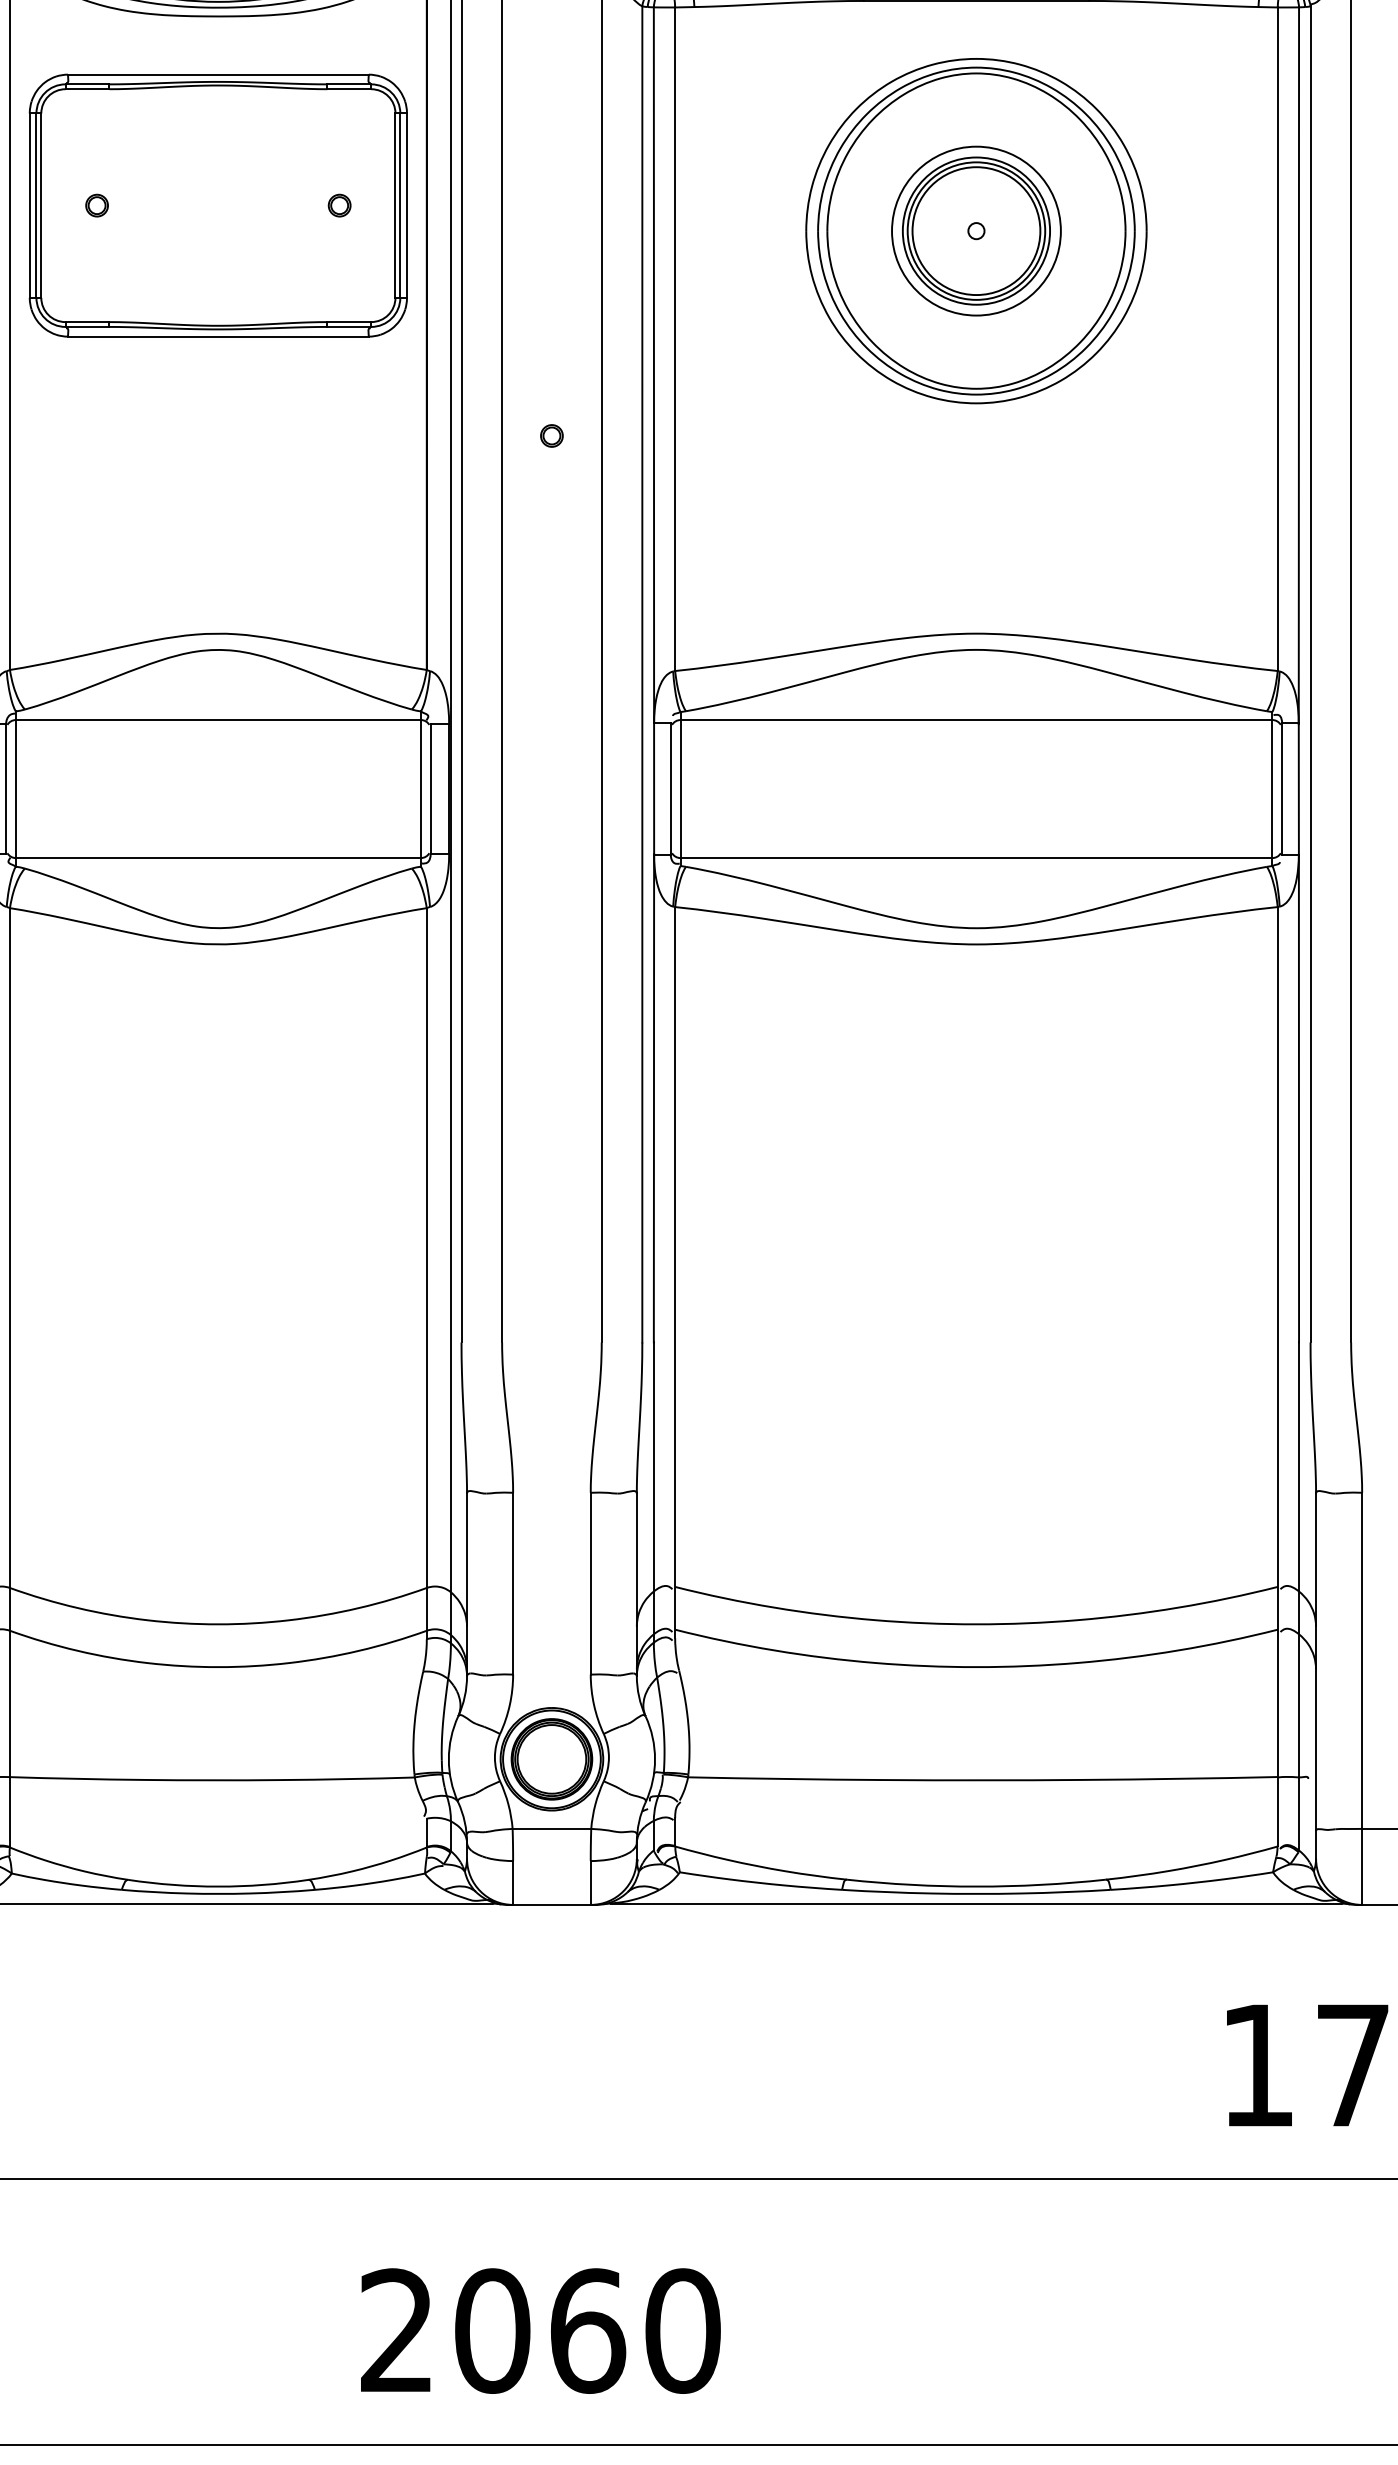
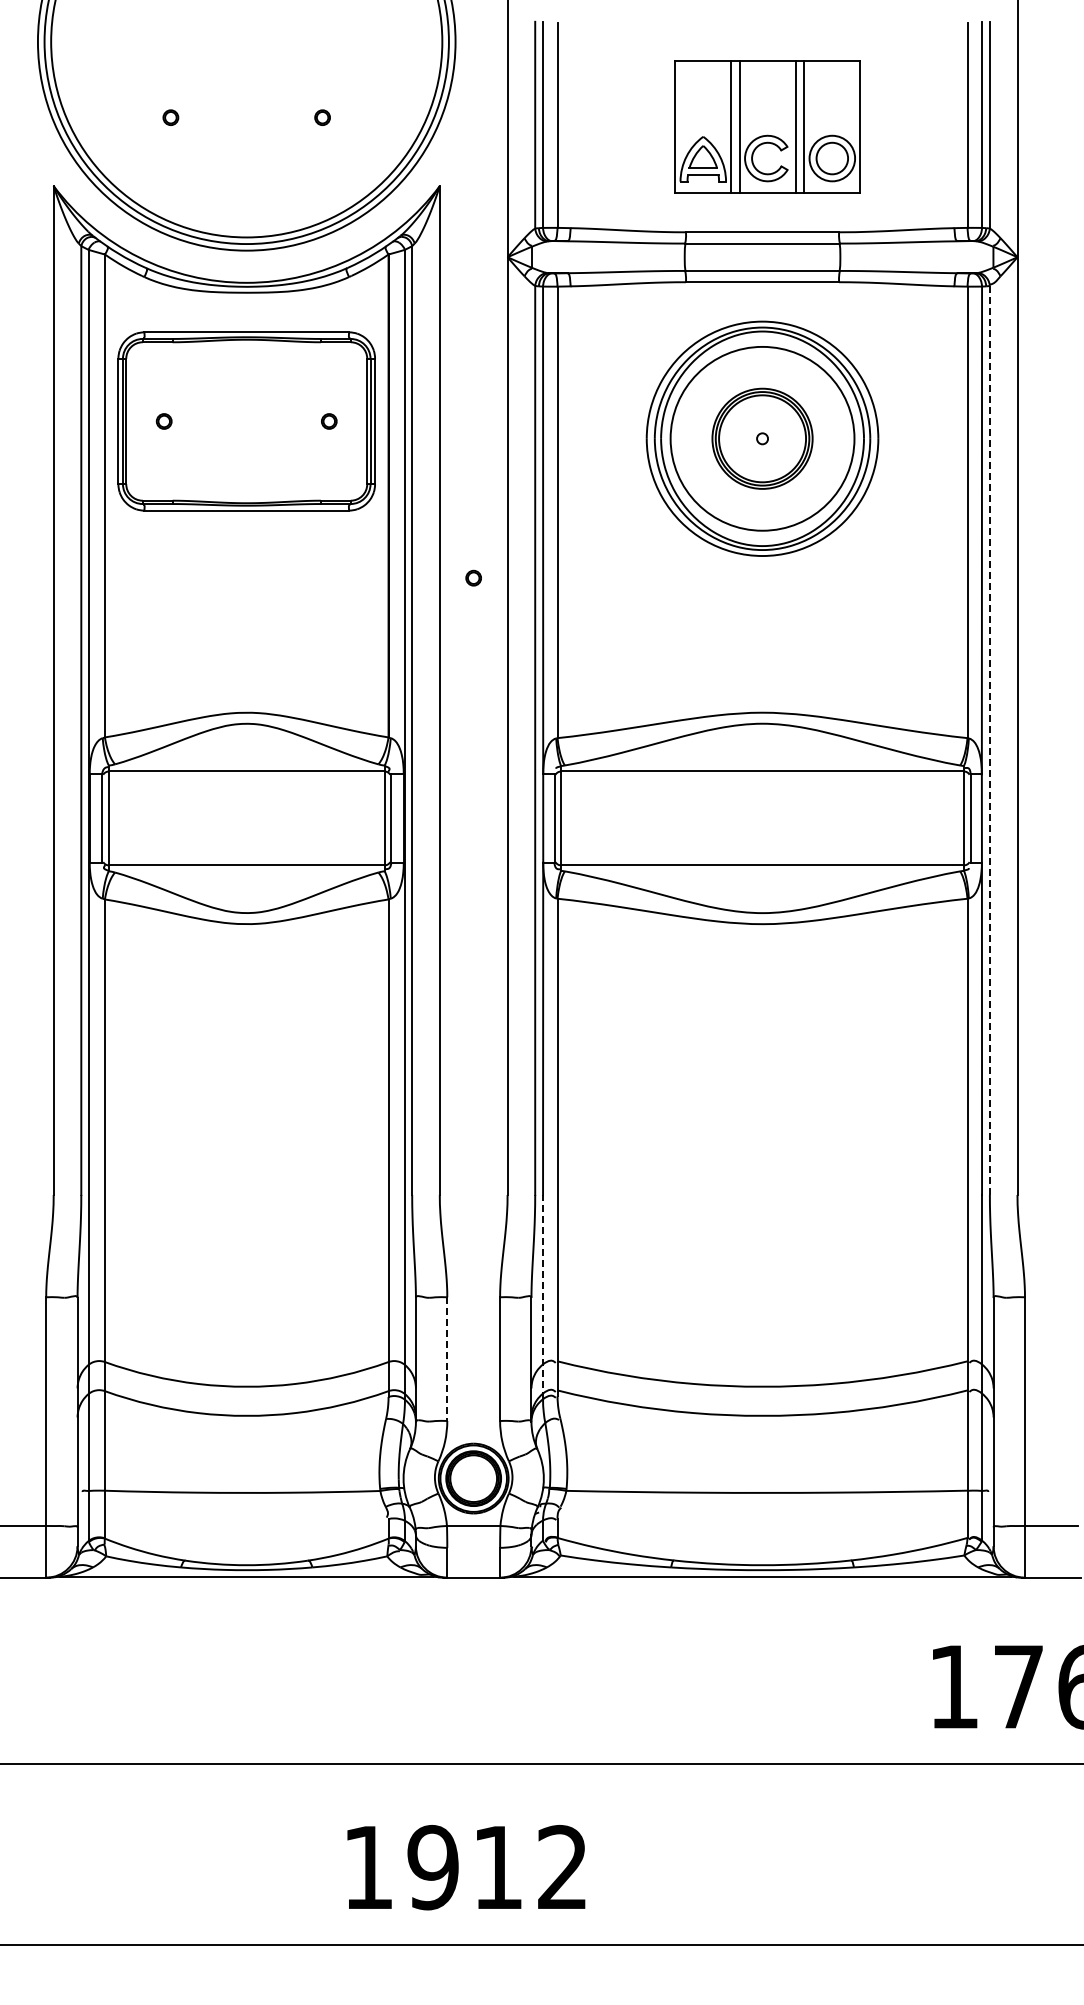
circle: (976, 230) -> (762, 438), size x1.6
line: (1309, 674) -> (989, 740), solid -> dashed
line: (654, 1491) -> (543, 1296), solid -> dashed
line: (513, 1584) -> (447, 1359), solid -> dashed
text: (539, 2330) -> (465, 1867), 2060 -> 1912

